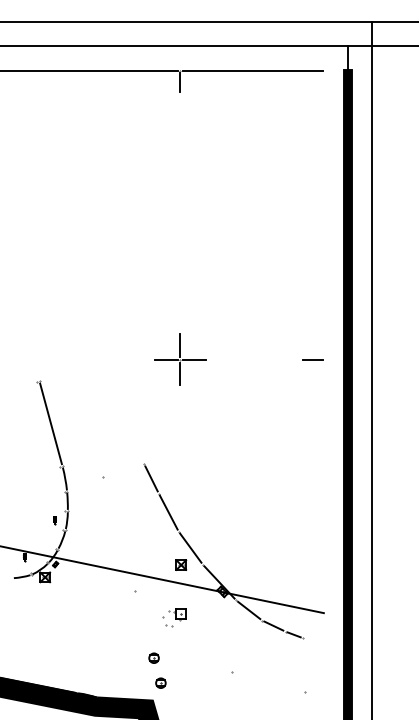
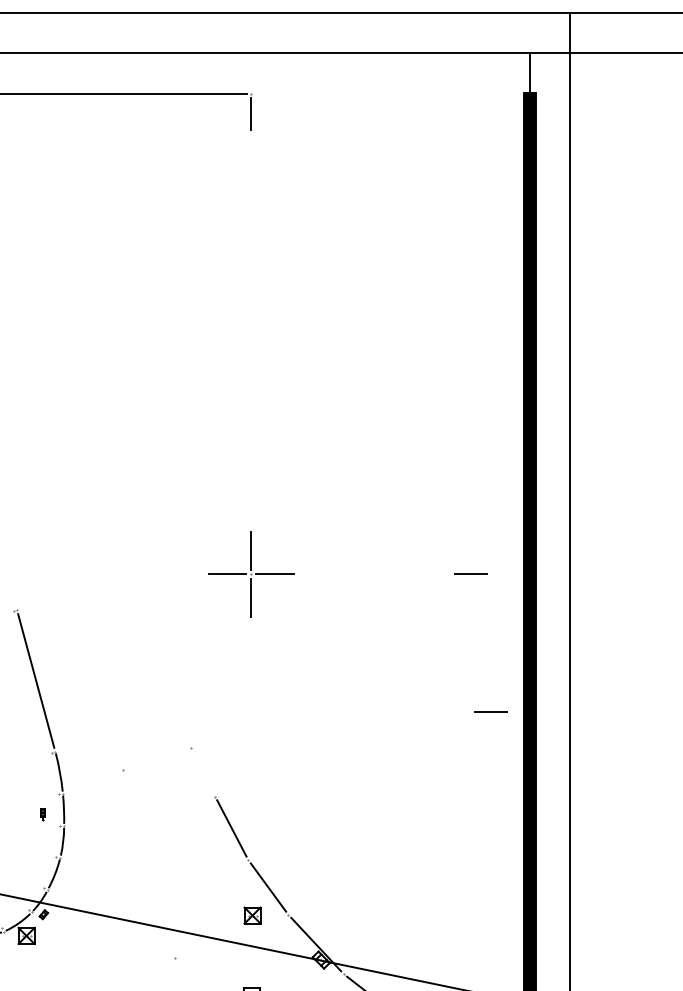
line: (252, 70) -> (370, 93), removed
line: (324, 442) -> (490, 711), added
line: (151, 478) -> (203, 771), removed
part: (54, 520) -> (41, 814), moved

